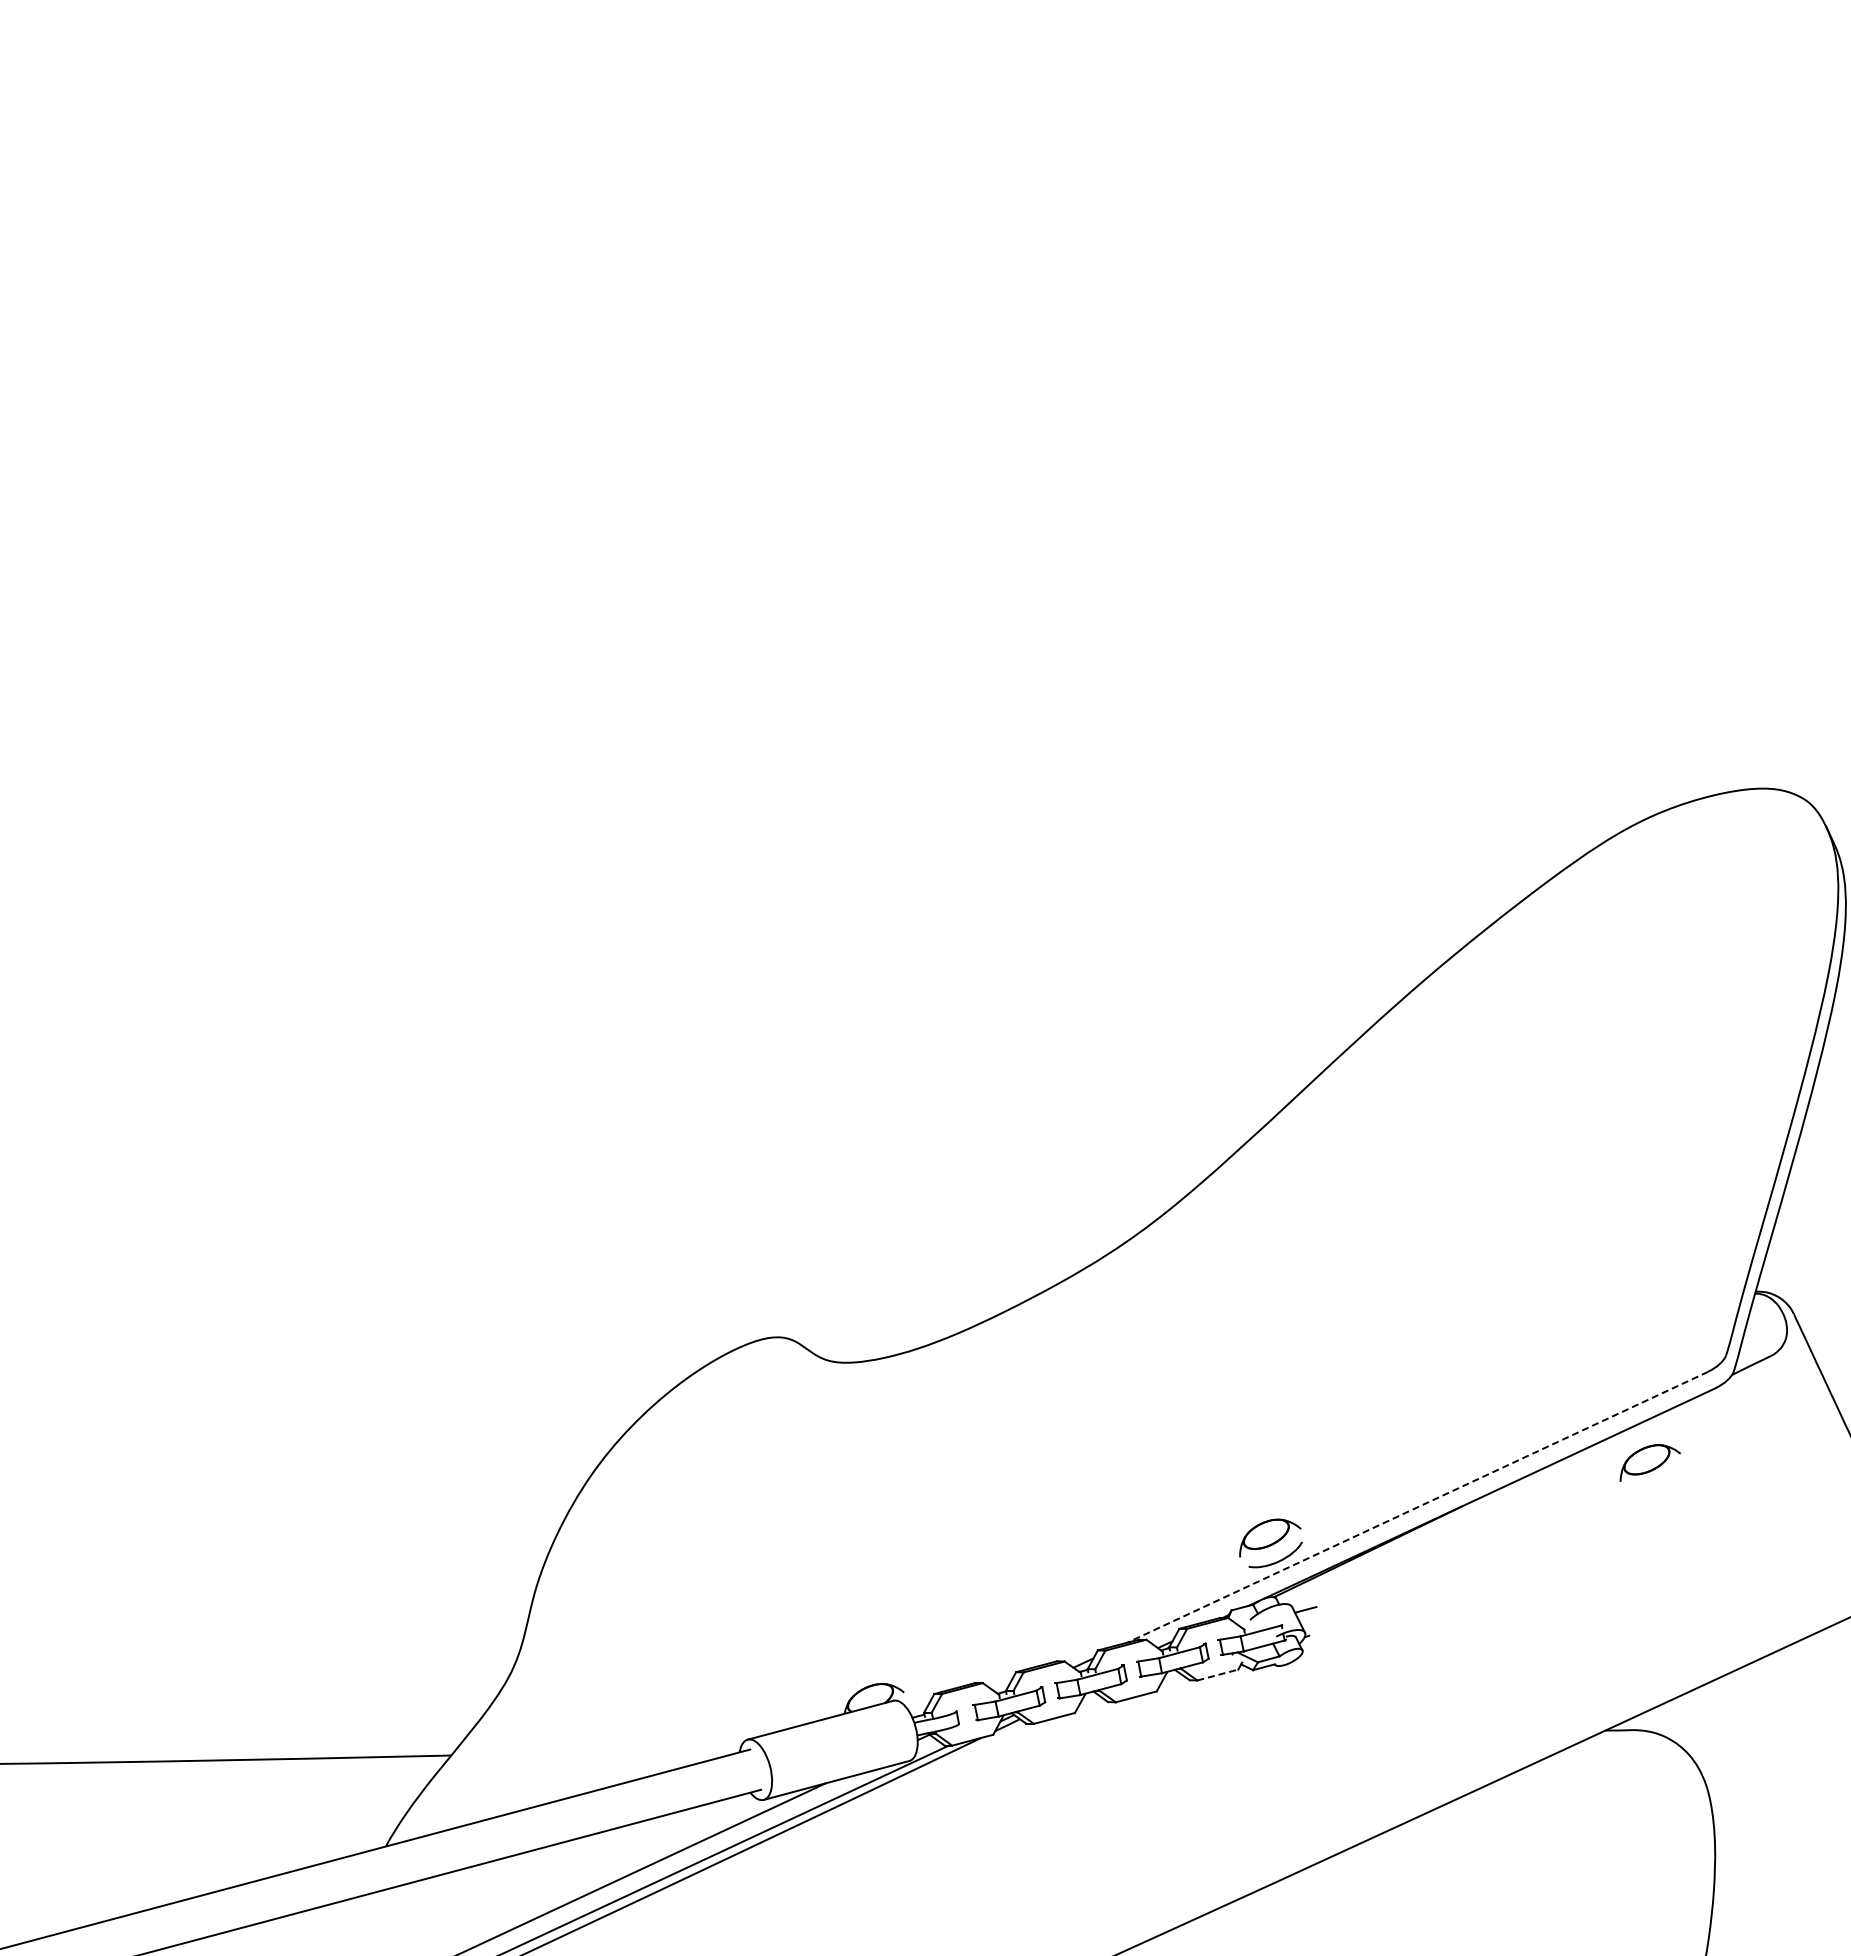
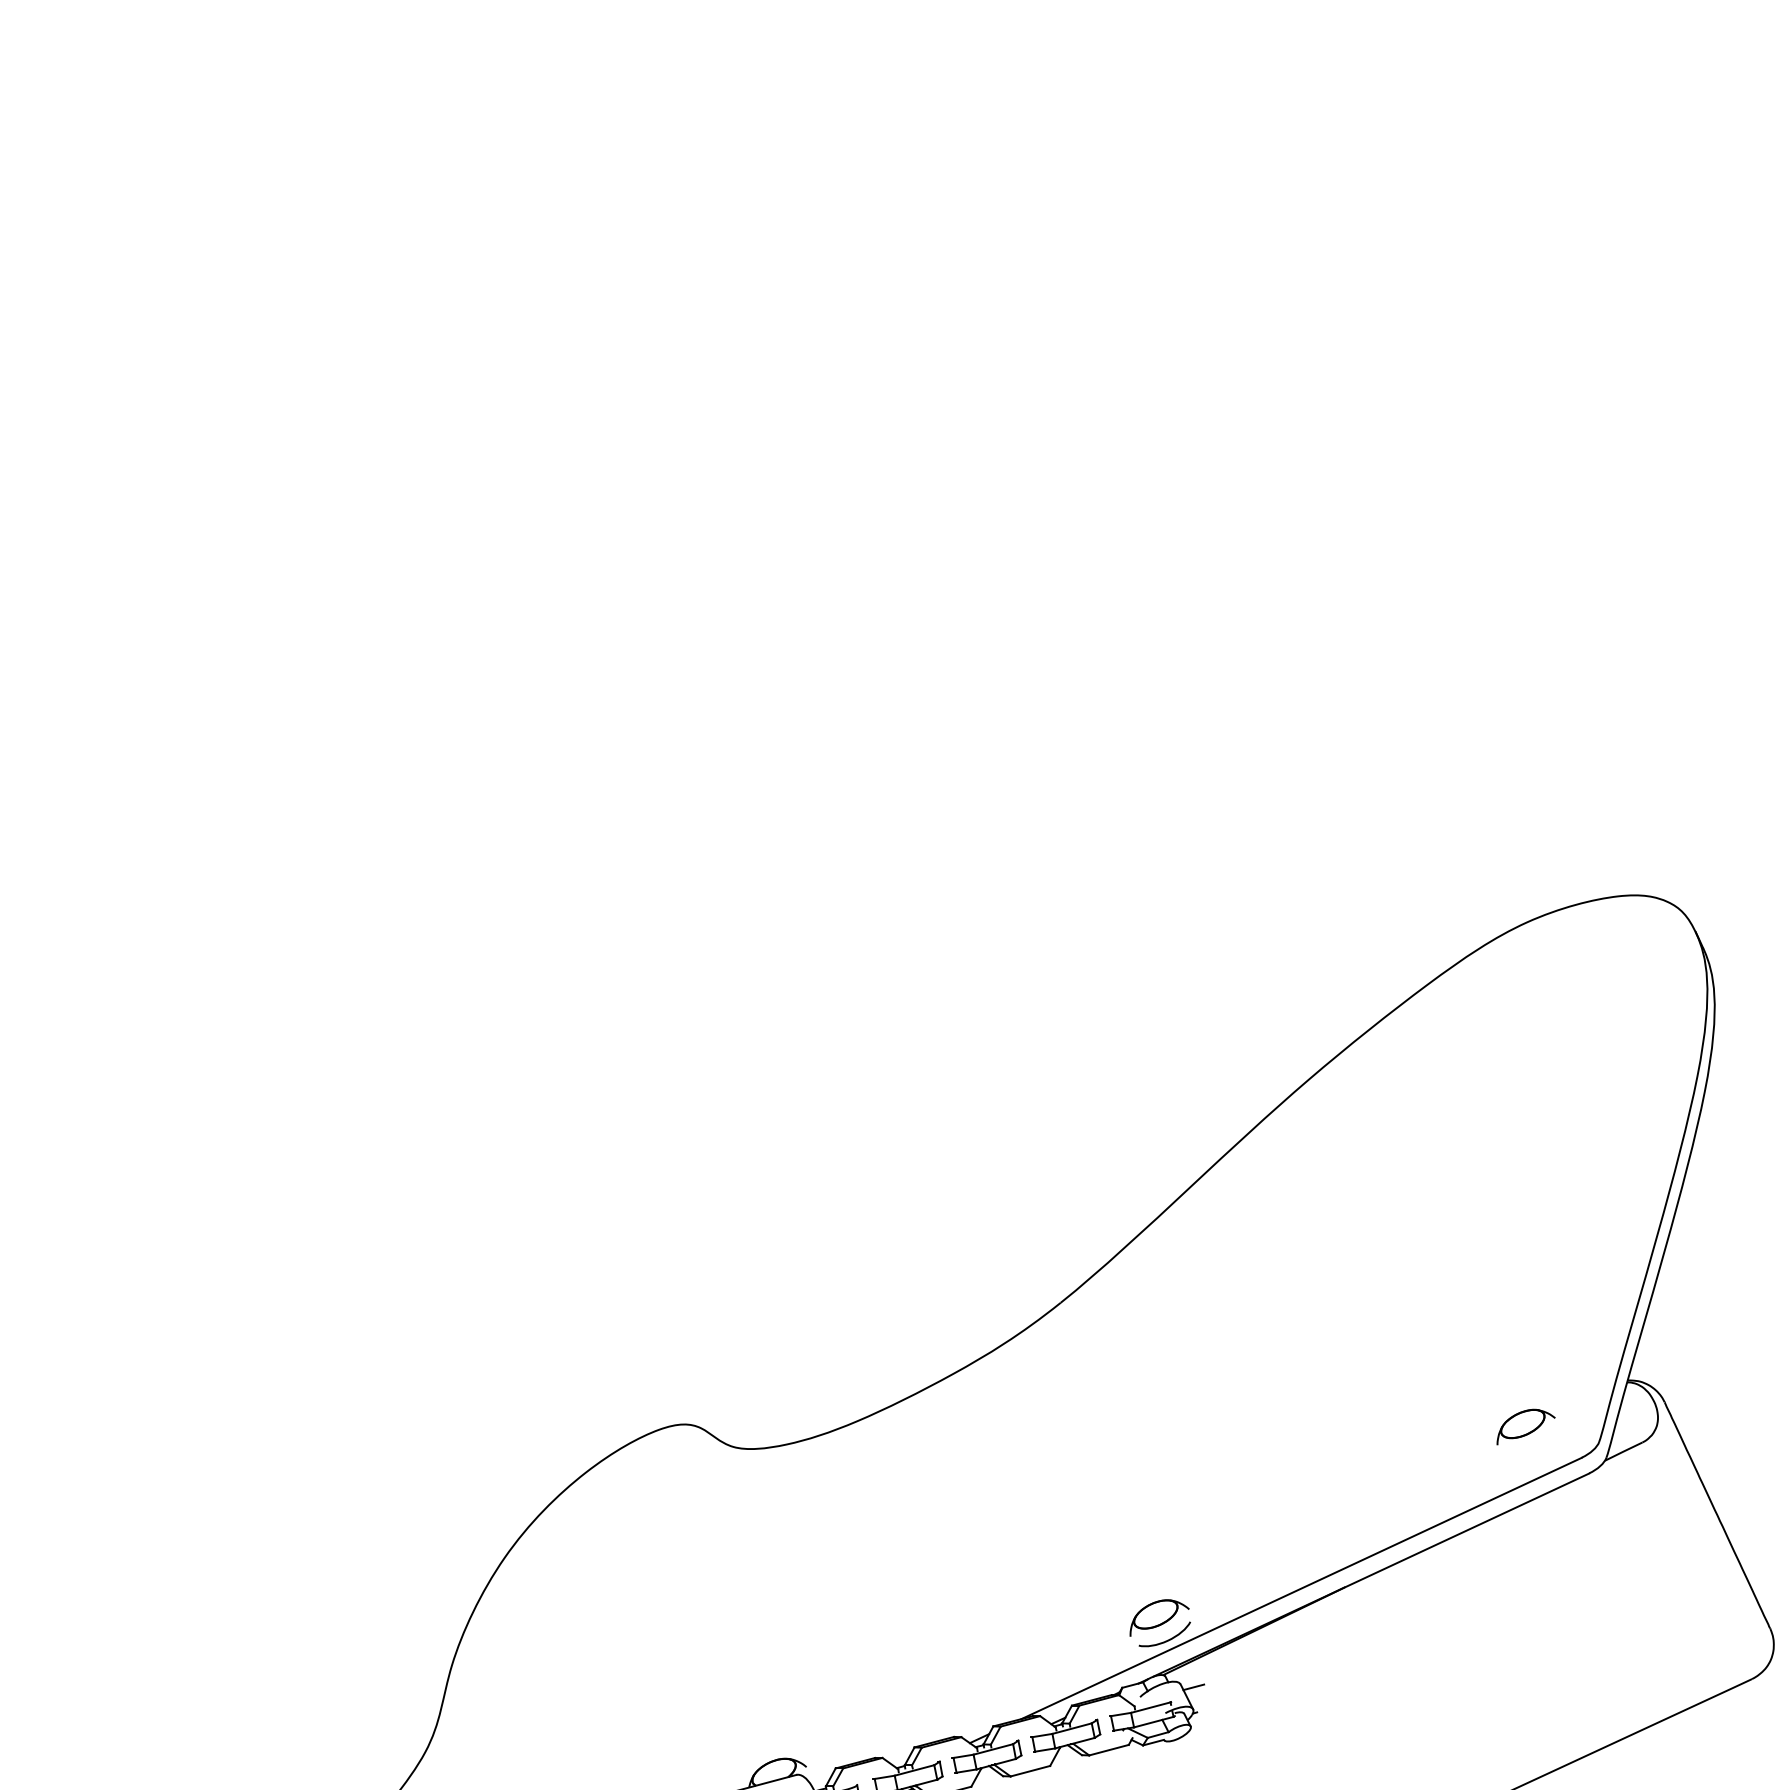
part: (1649, 1462) -> (1525, 1426), moved
line: (1417, 1507) -> (1301, 1588), dashed -> solid
line: (1218, 1674) -> (1109, 1749), dashed -> solid

